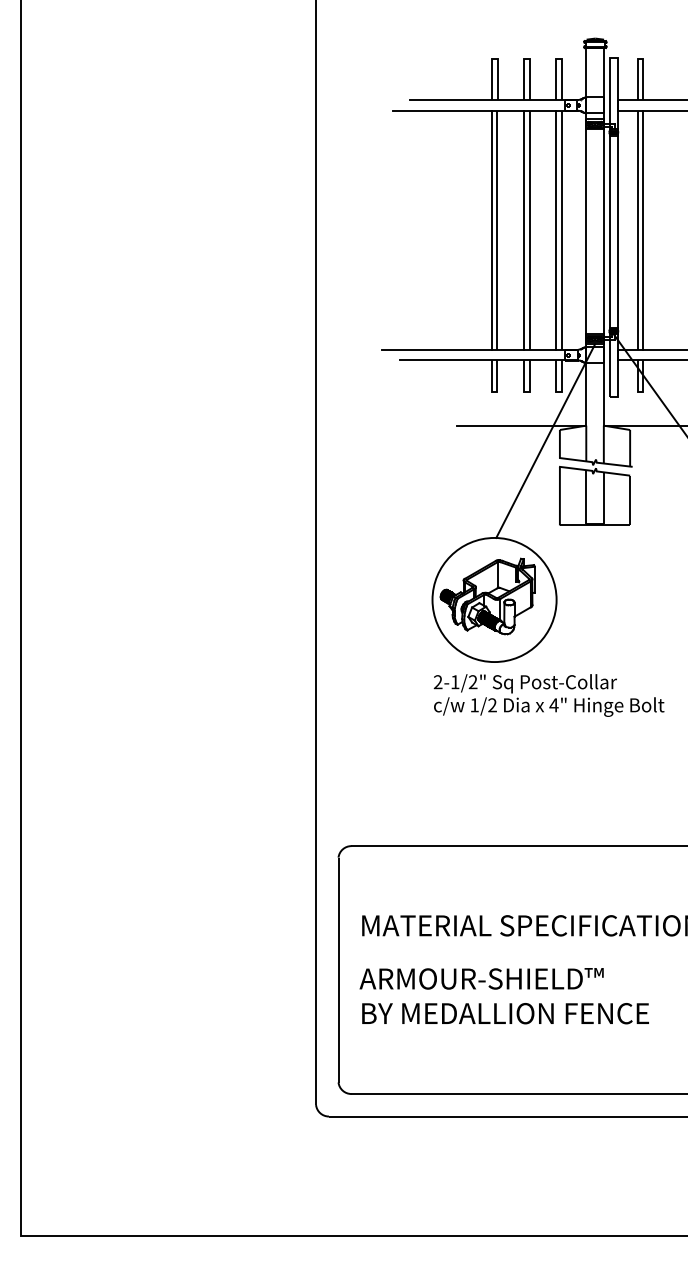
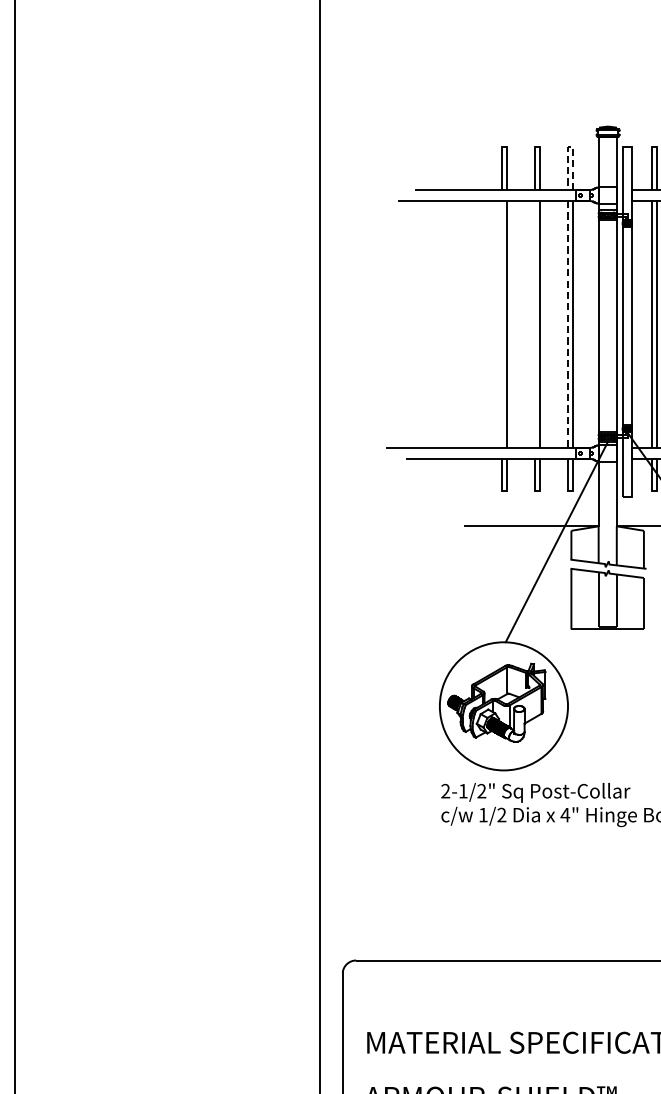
line: (559, 58) -> (570, 147), solid -> dashed
line: (492, 229) -> (501, 323), removed
line: (524, 229) -> (534, 323), removed
line: (556, 230) -> (567, 324), solid -> dashed

